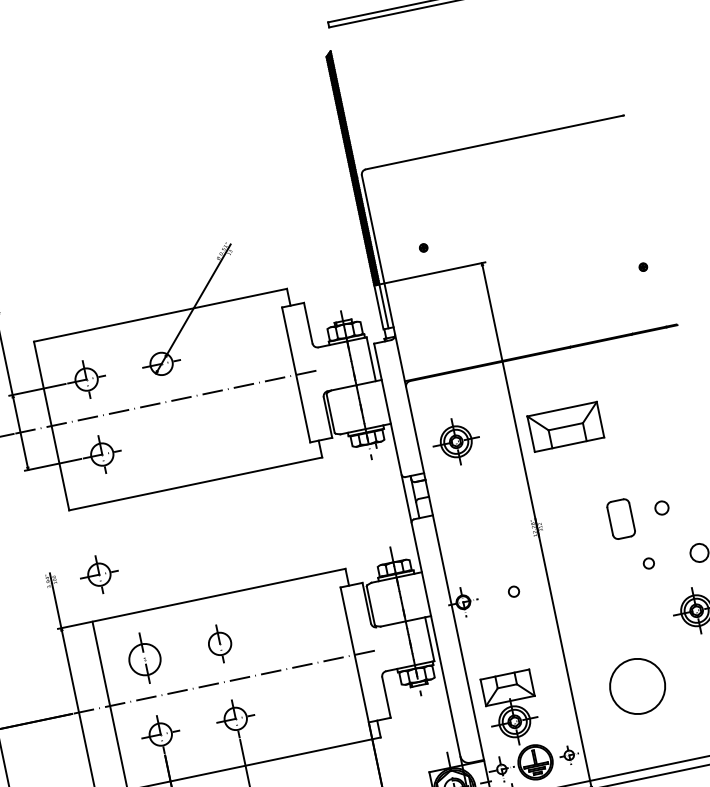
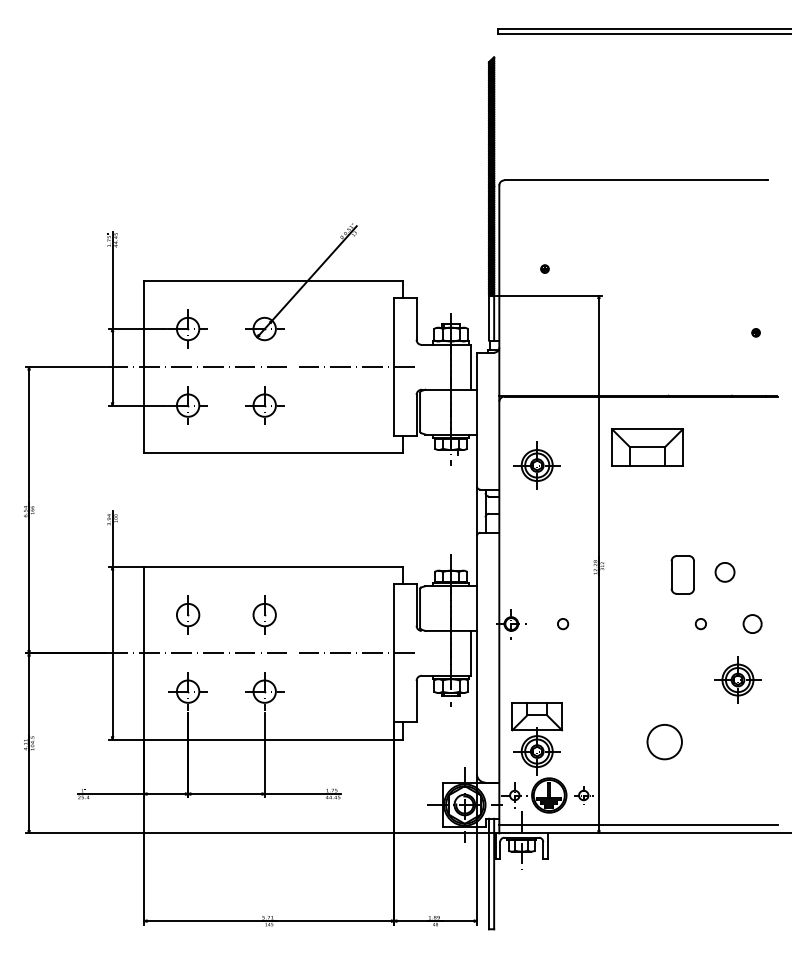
part: (565, 427) -> (647, 447), moved
circle: (661, 508) -> (724, 572), size x1.43
part: (99, 574) -> (264, 405), moved
part: (145, 658) -> (188, 614), size x0.71
circle: (637, 685) -> (664, 741), size x0.62

